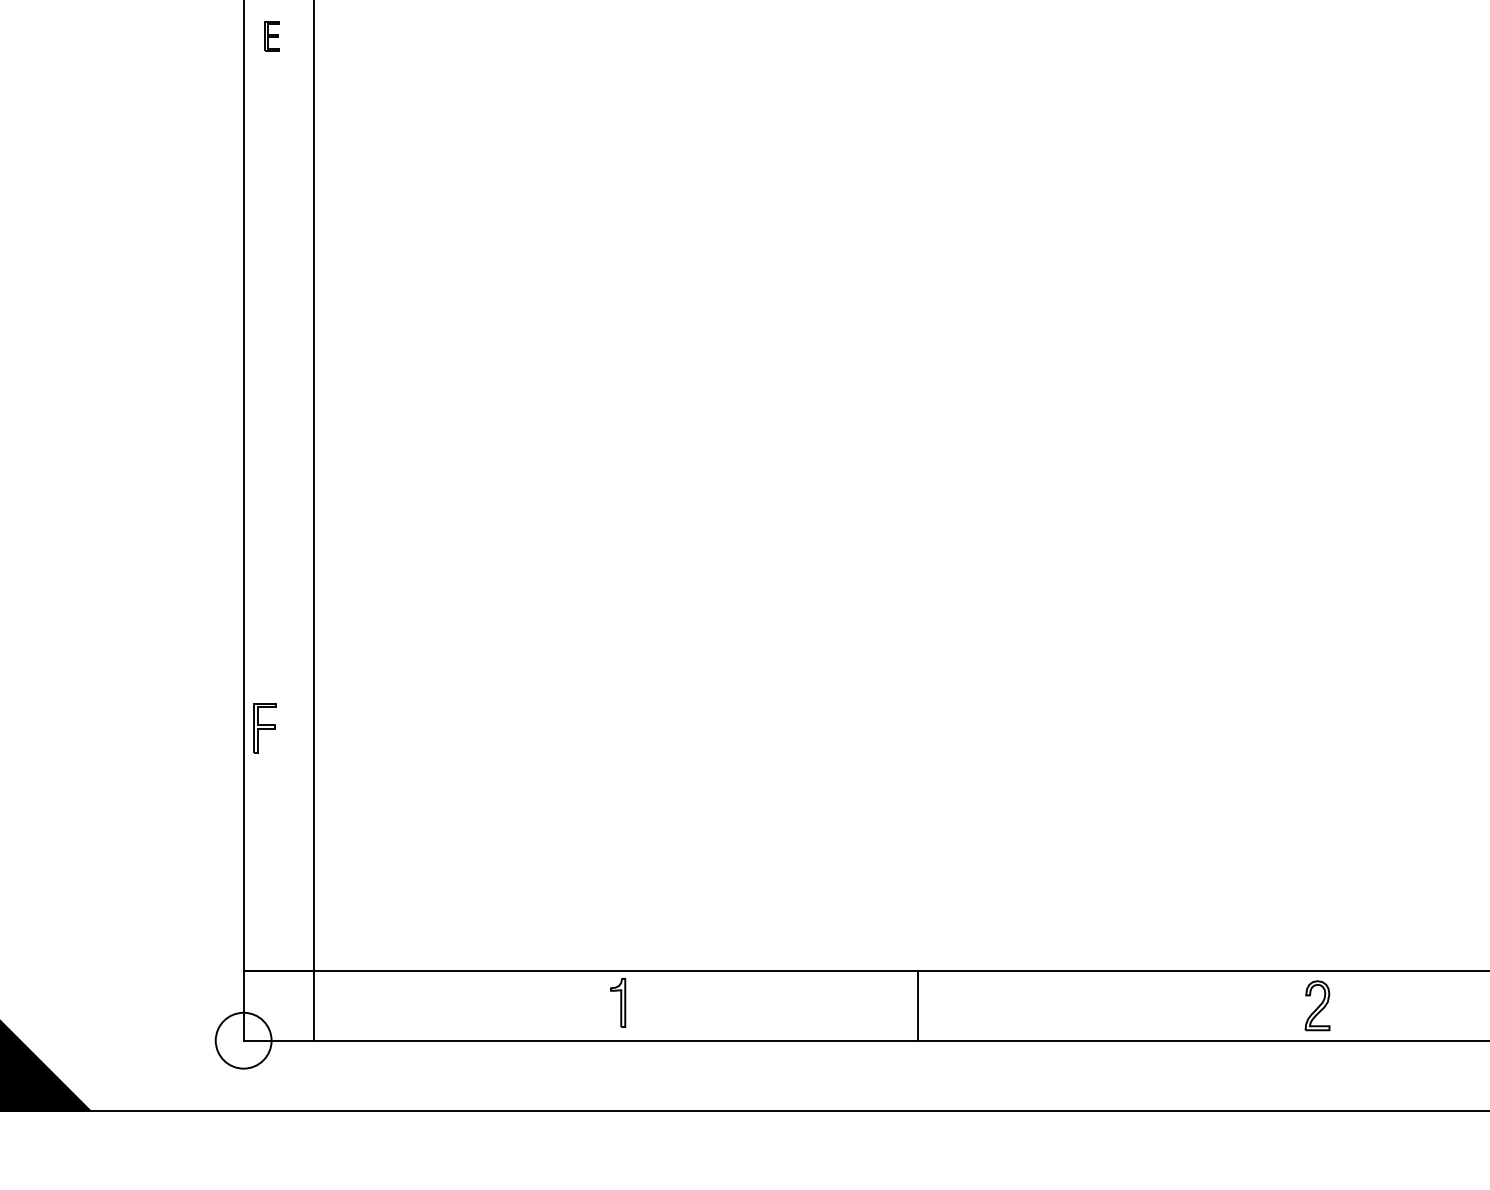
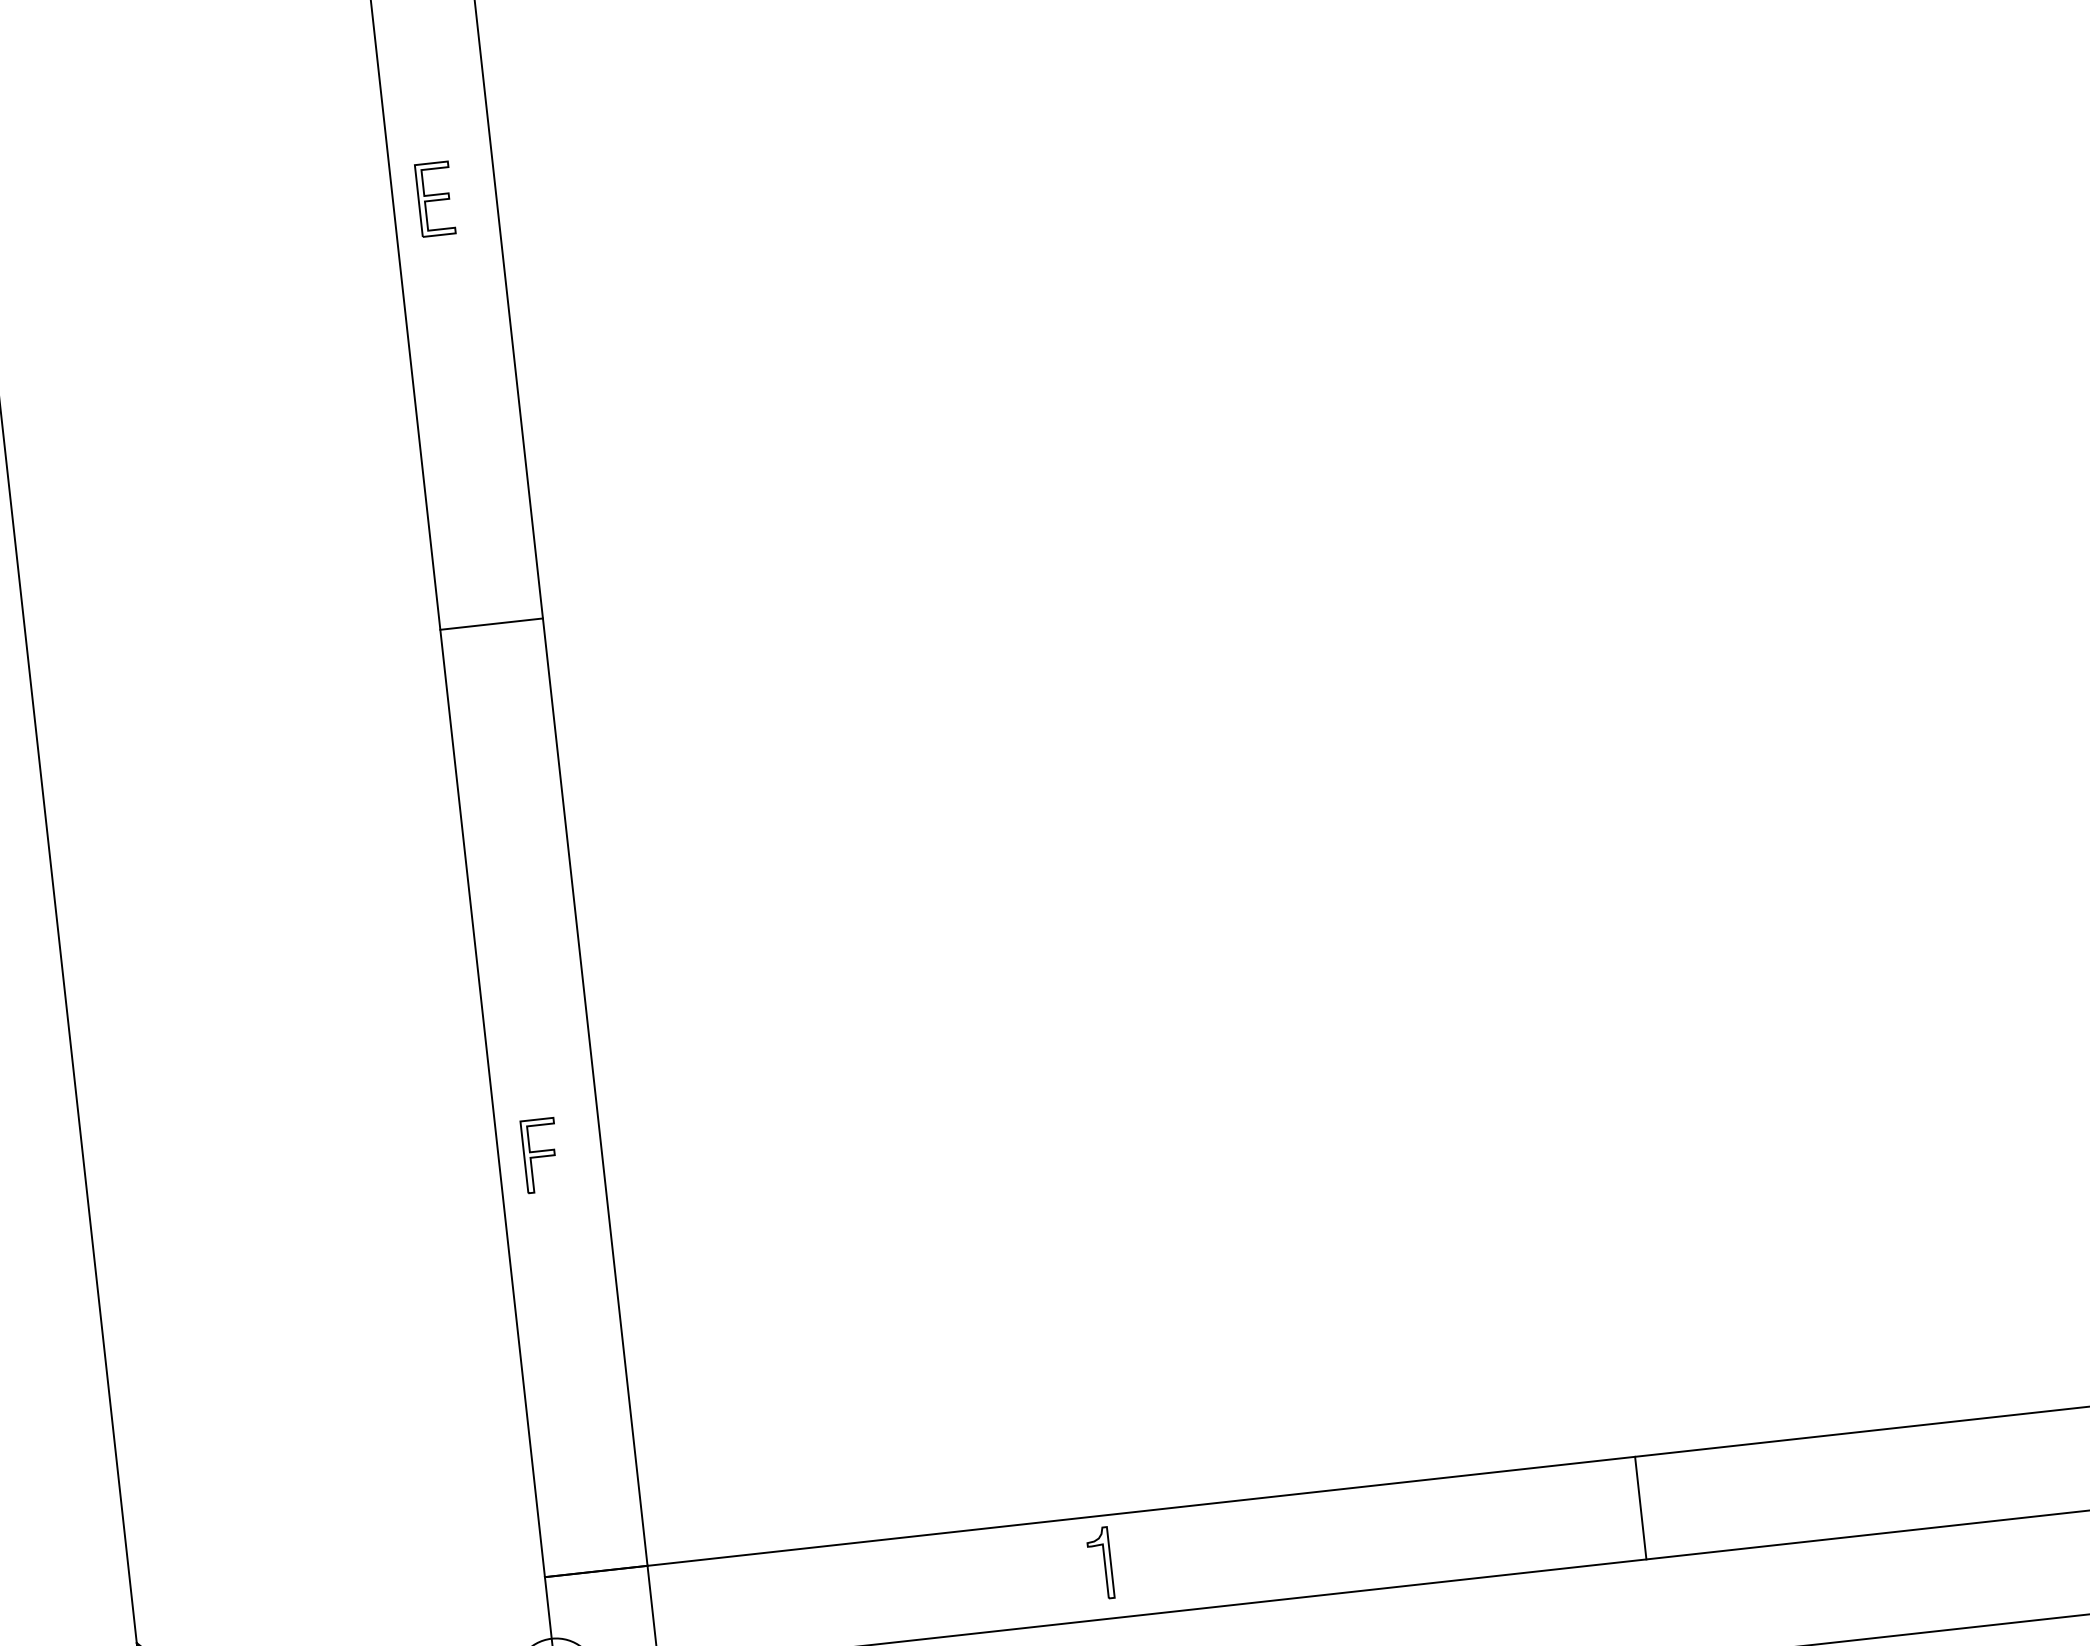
part: (271, 36) -> (434, 199), size x1.67
line: (278, 326) -> (491, 624), added
part: (264, 728) -> (539, 1156), moved
line: (917, 1005) -> (1640, 1507), moved

